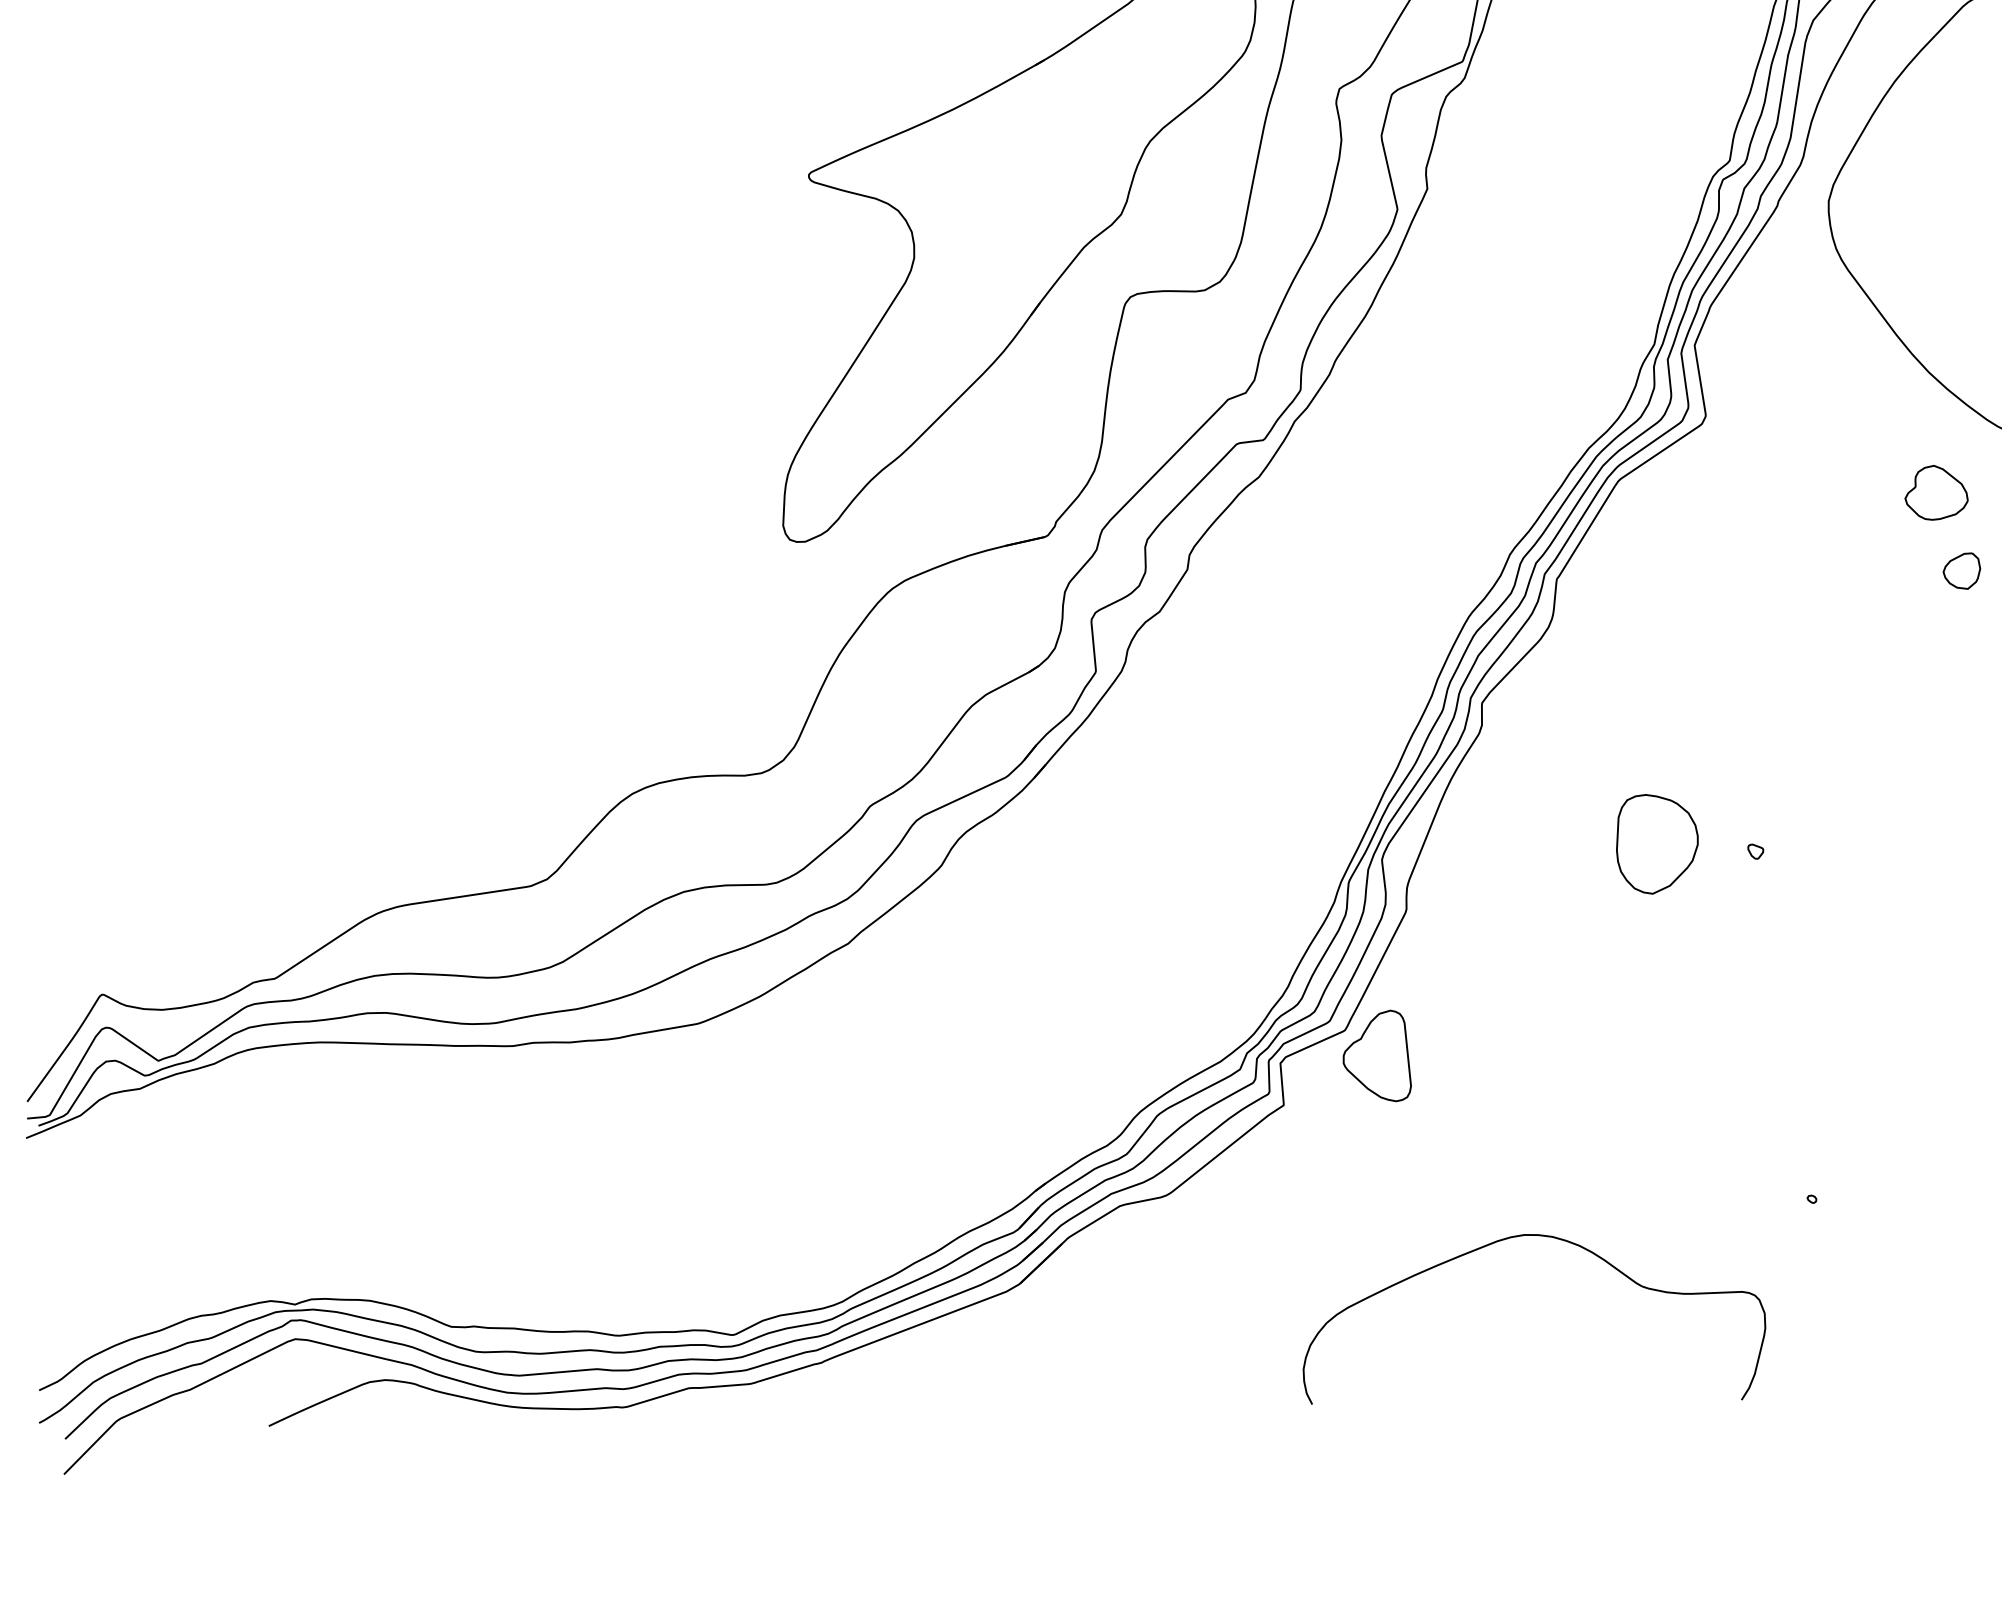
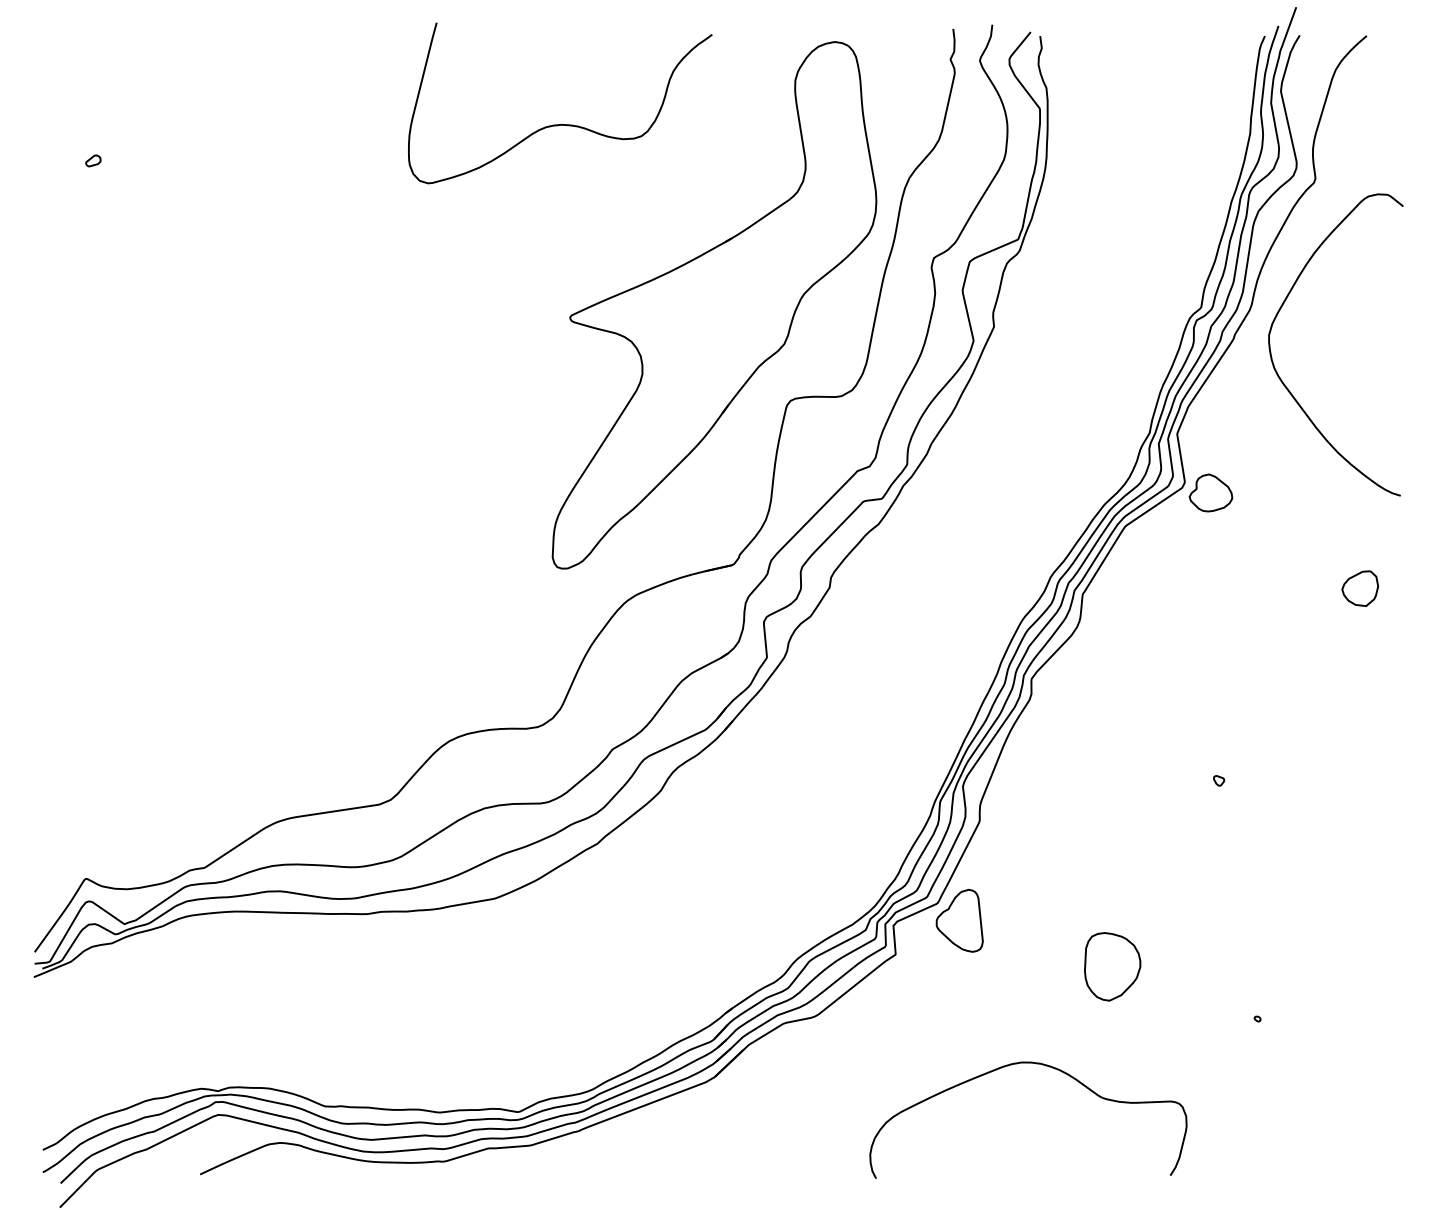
part: (1935, 492) -> (1210, 492), moved
part: (1962, 570) -> (1360, 588), size x1.43
part: (1657, 843) -> (1112, 966), moved
part: (1546, 1237) -> (1036, 1064), moved

